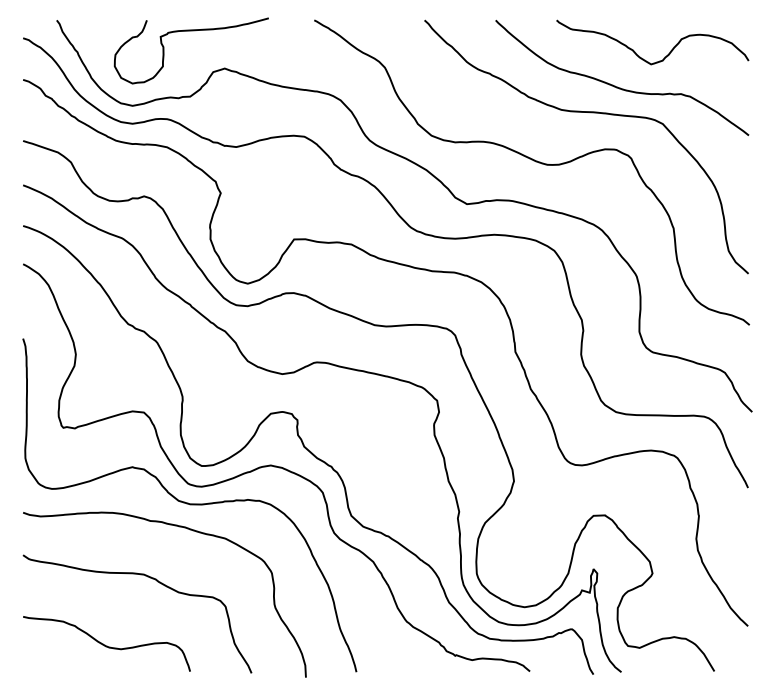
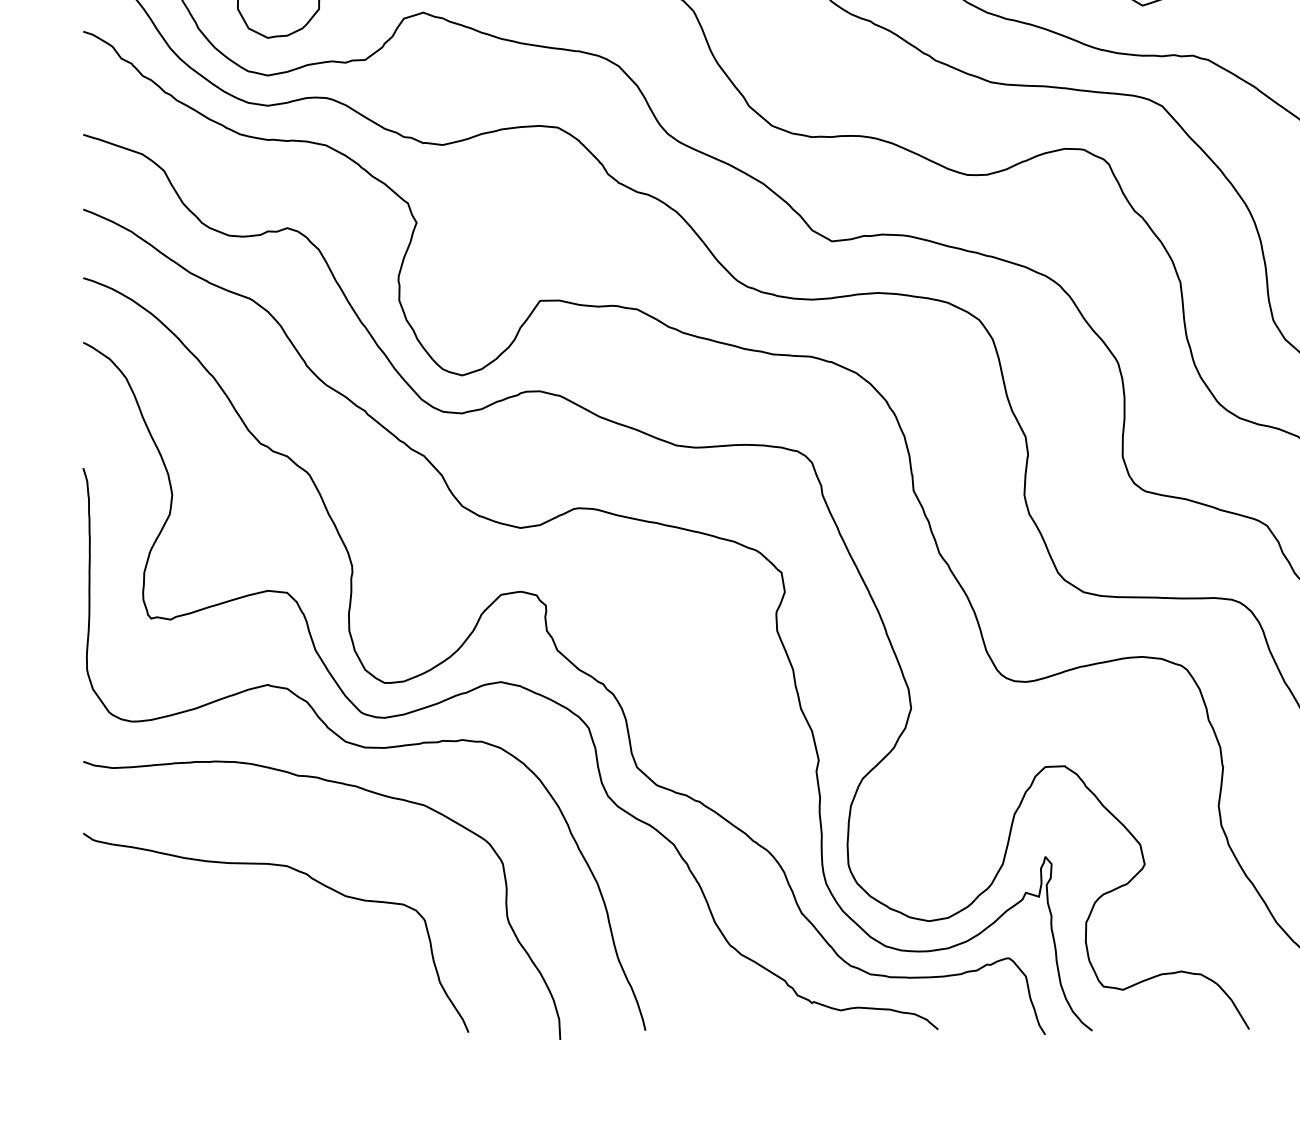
curve: (105, 644) -> (222, 984), removed

